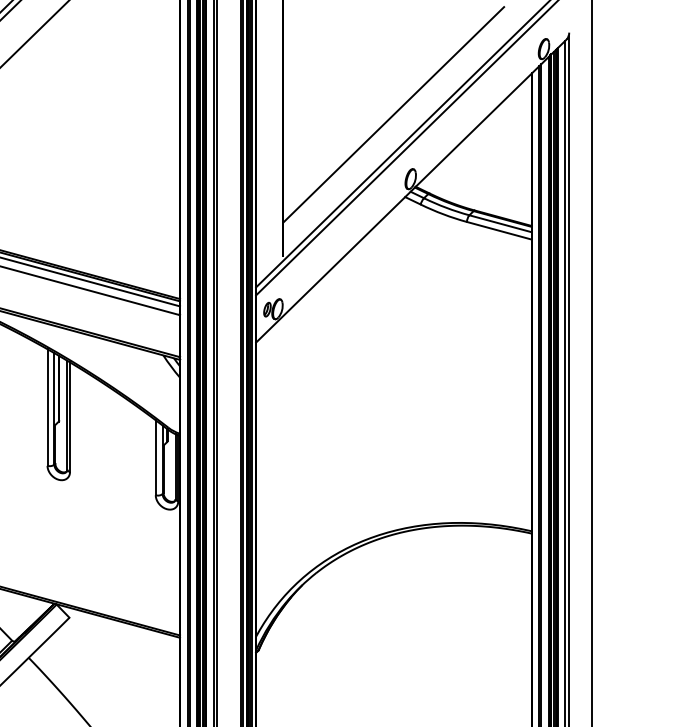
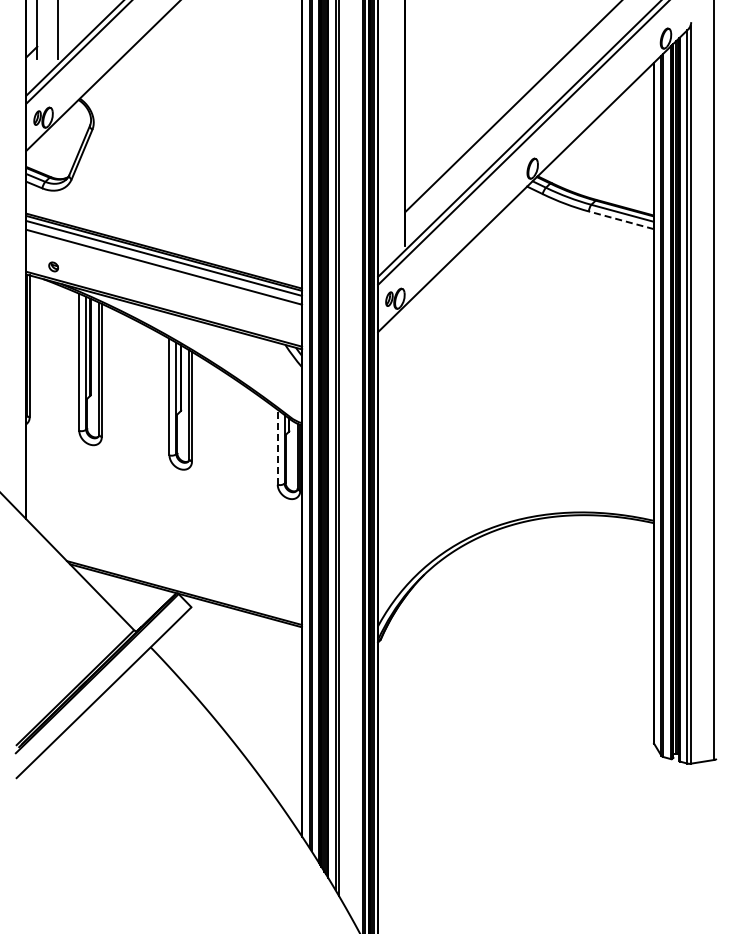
line: (499, 230) -> (621, 220), solid -> dashed
line: (155, 456) -> (277, 446), solid -> dashed

